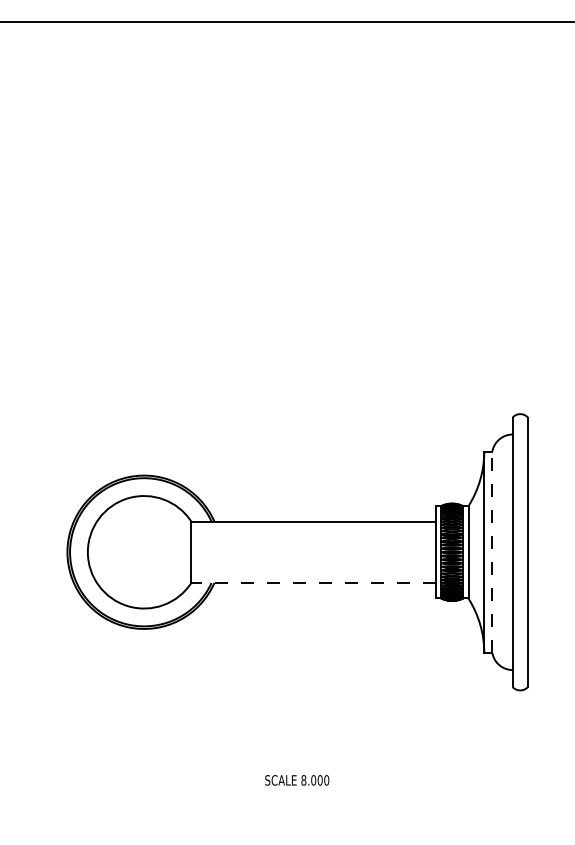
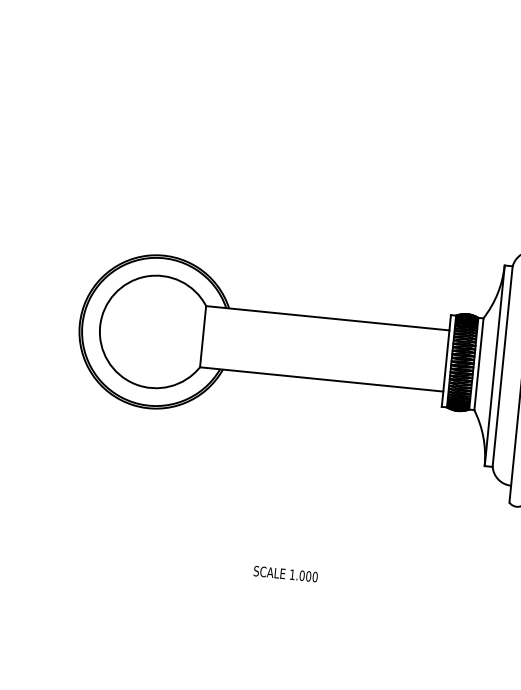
line: (492, 552) -> (502, 366), dashed -> solid
line: (313, 583) -> (321, 379), dashed -> solid
text: (303, 780) -> (292, 574), 8.000 -> 1.000

